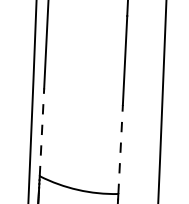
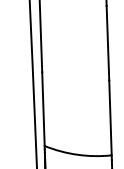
line: (41, 132) -> (43, 109), dashed -> solid
line: (120, 149) -> (110, 117), dashed -> solid

